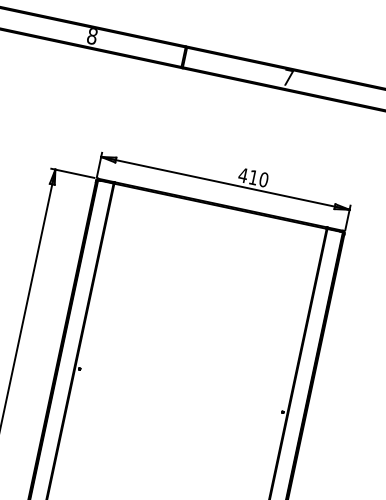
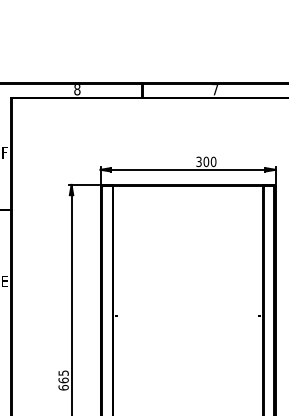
text: (248, 175) -> (202, 161), 410 -> 300

